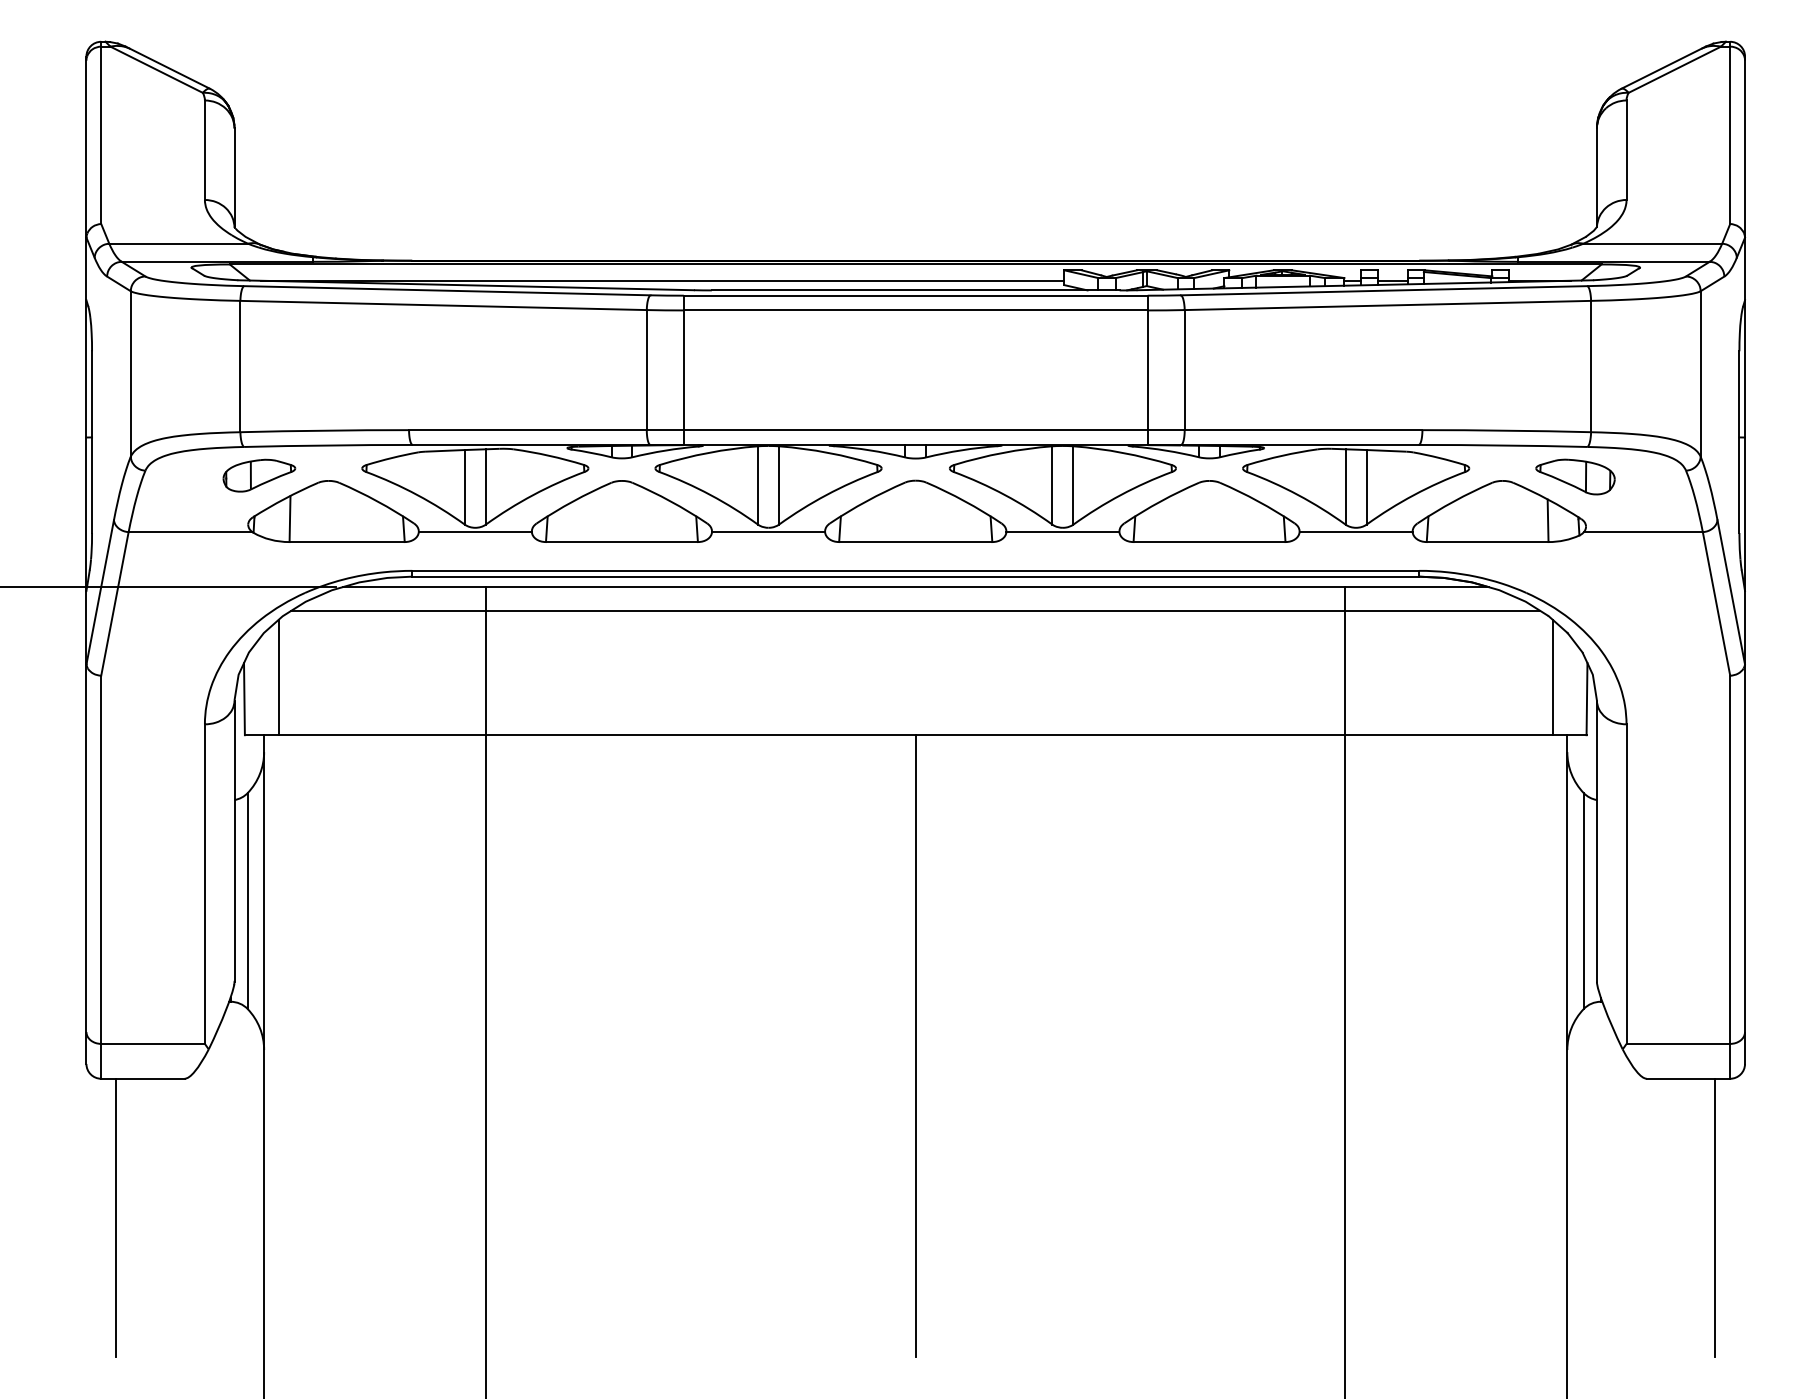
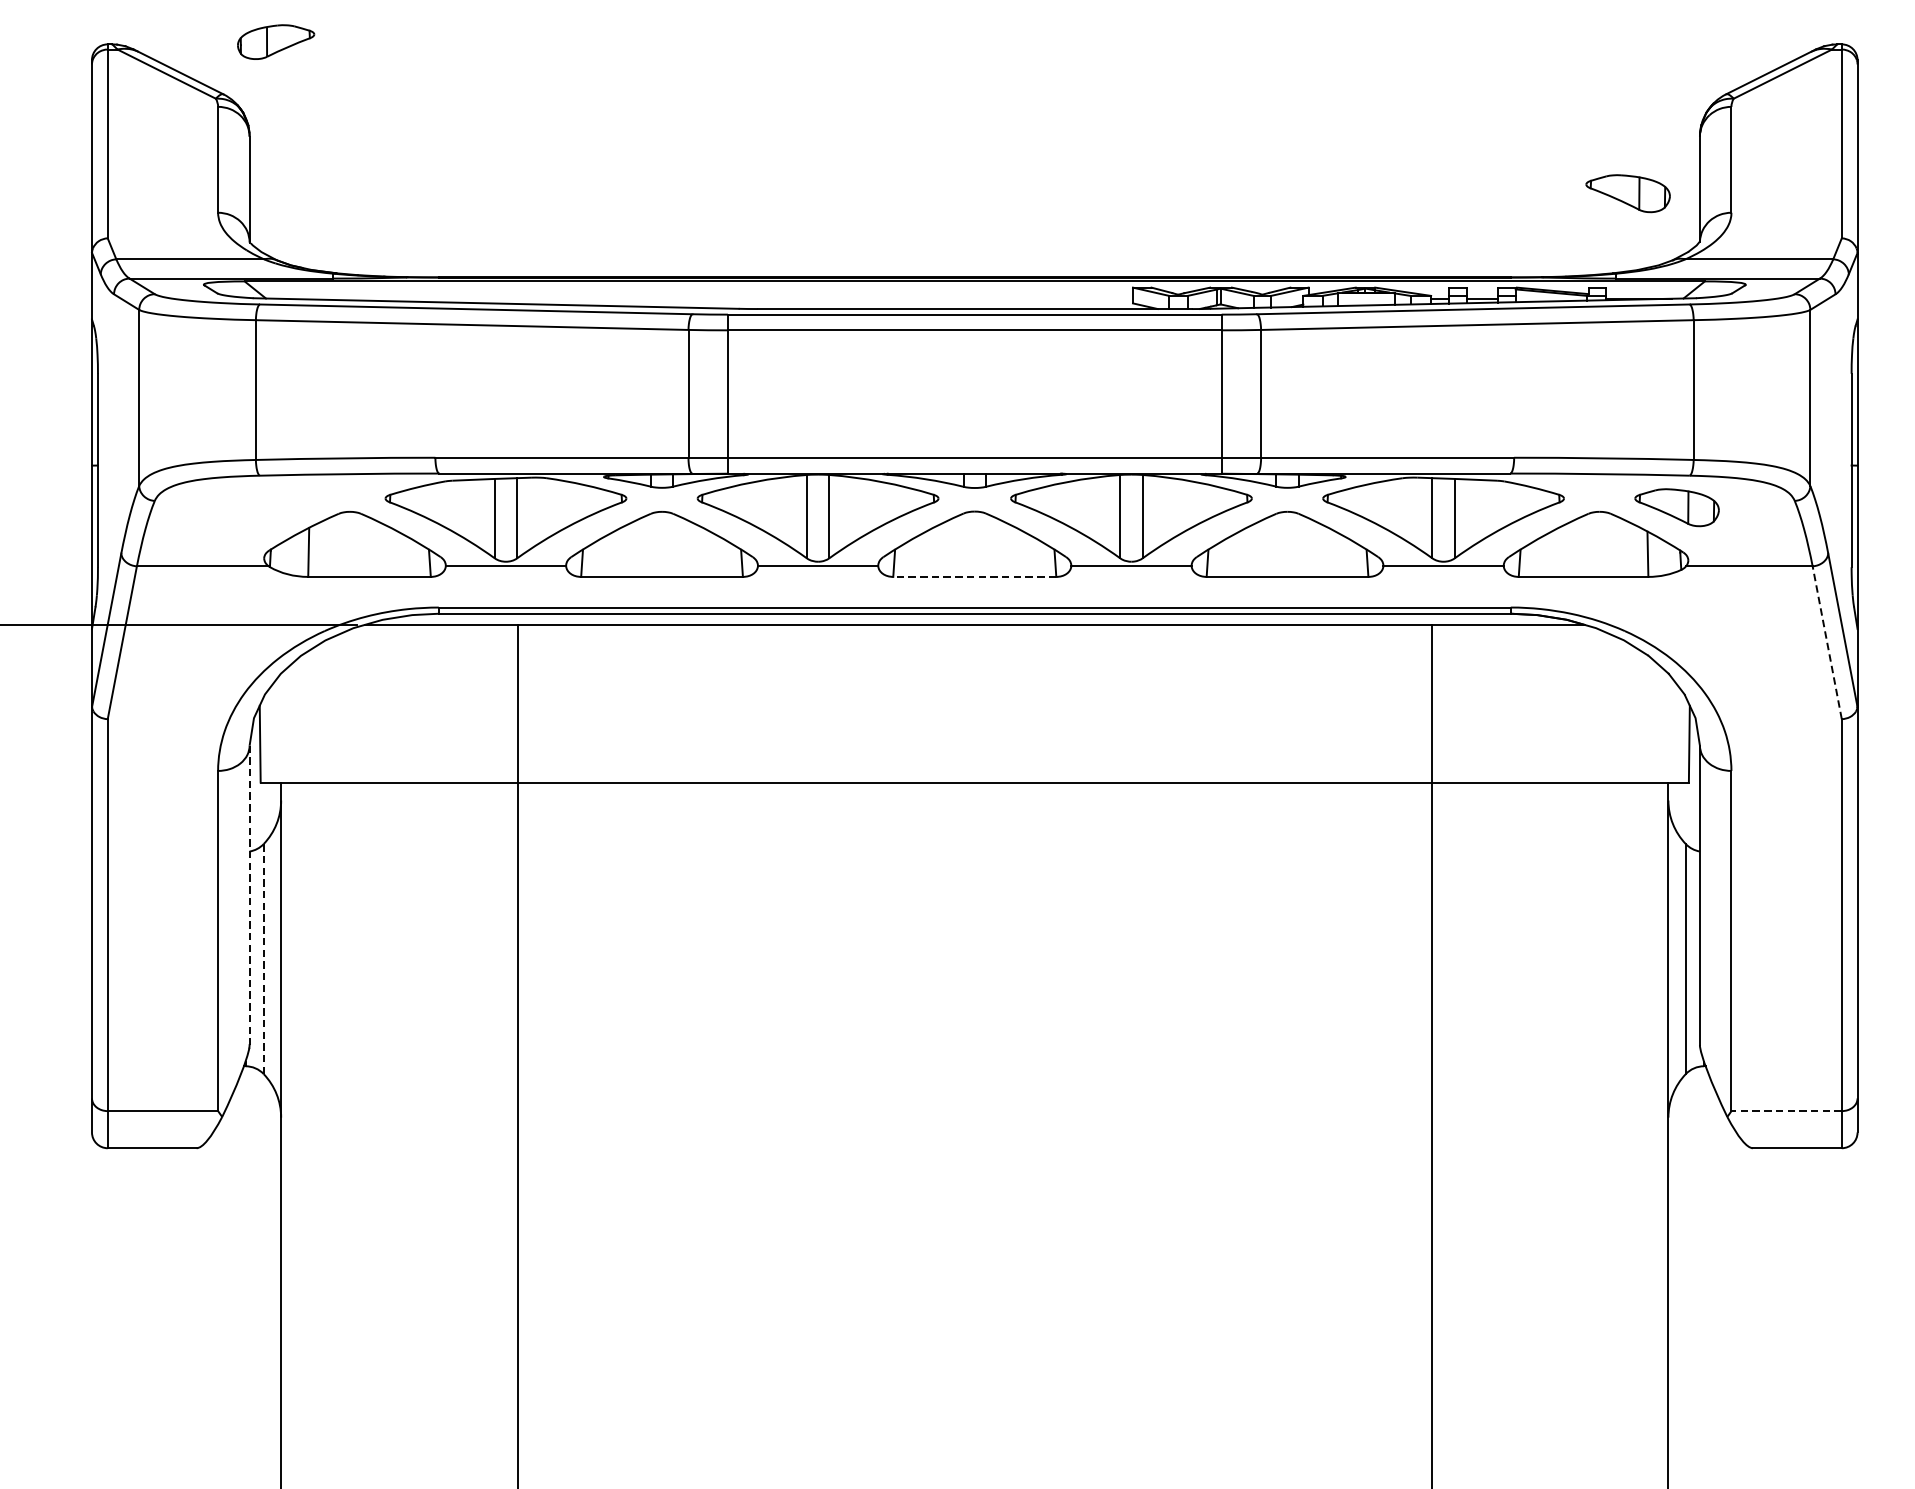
part: (1529, 181) -> (1628, 193), added
line: (662, 280) -> (705, 298), removed
part: (259, 475) -> (276, 41), moved
line: (915, 542) -> (974, 577), solid -> dashed
line: (1716, 603) -> (1827, 642), solid -> dashed
line: (915, 610) -> (974, 649), removed
line: (278, 677) -> (296, 721), removed
line: (1552, 677) -> (1652, 721), removed
line: (234, 841) -> (249, 895), solid -> dashed
line: (247, 900) -> (263, 958), solid -> dashed
line: (1678, 1043) -> (1786, 1110), solid -> dashed
line: (915, 1046) -> (974, 1113), removed
line: (116, 1217) -> (123, 1295), removed
line: (1715, 1217) -> (1826, 1295), removed

